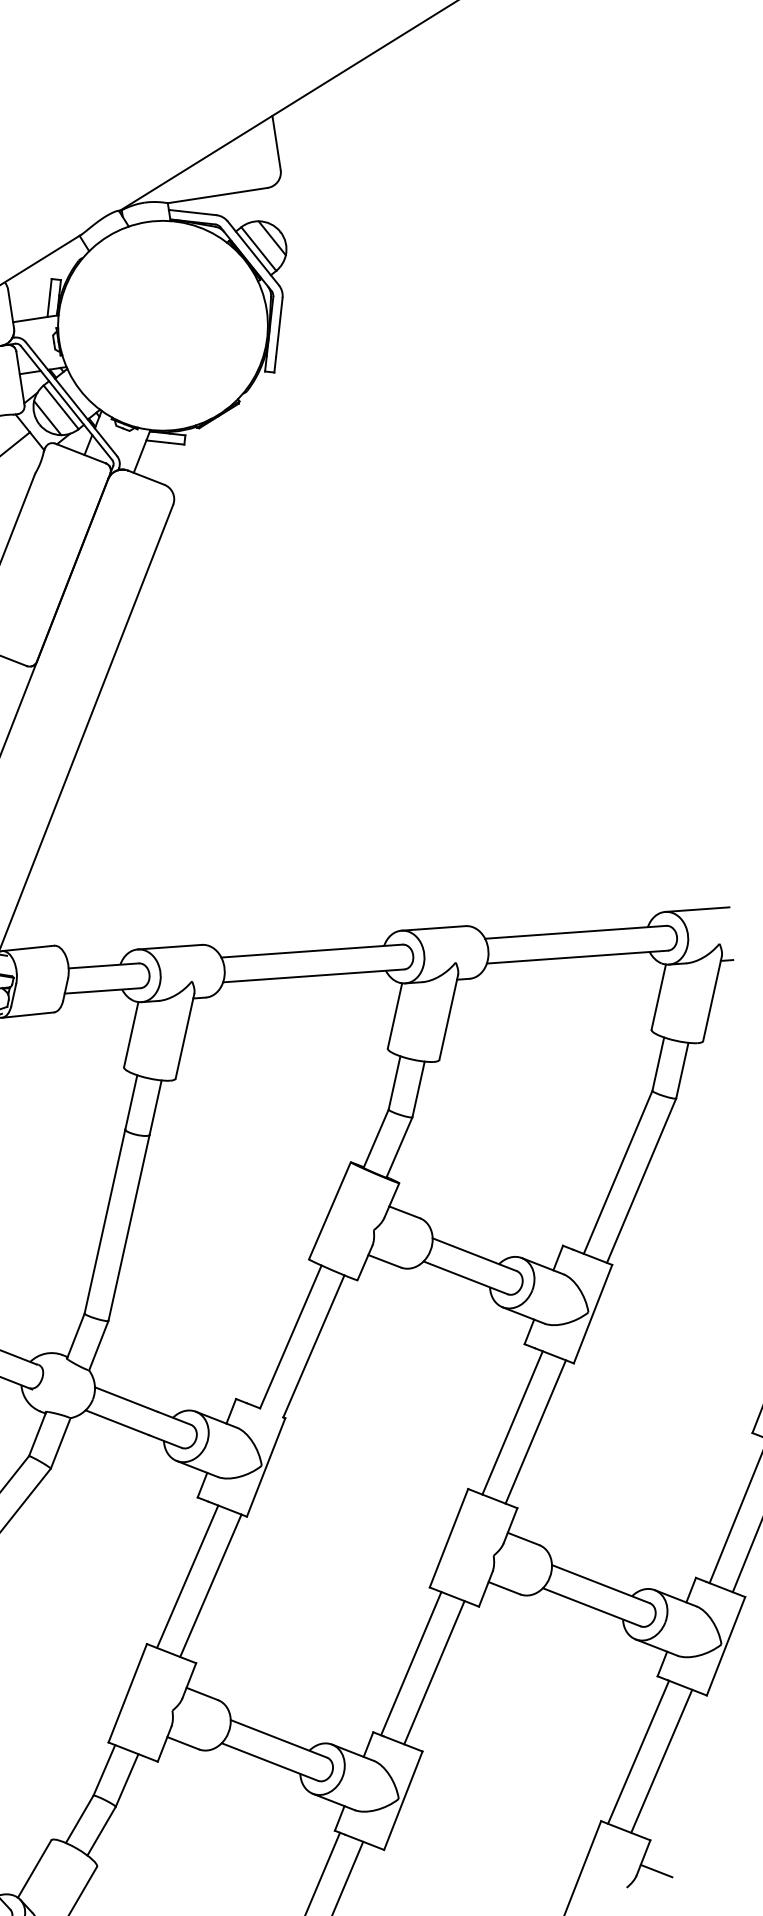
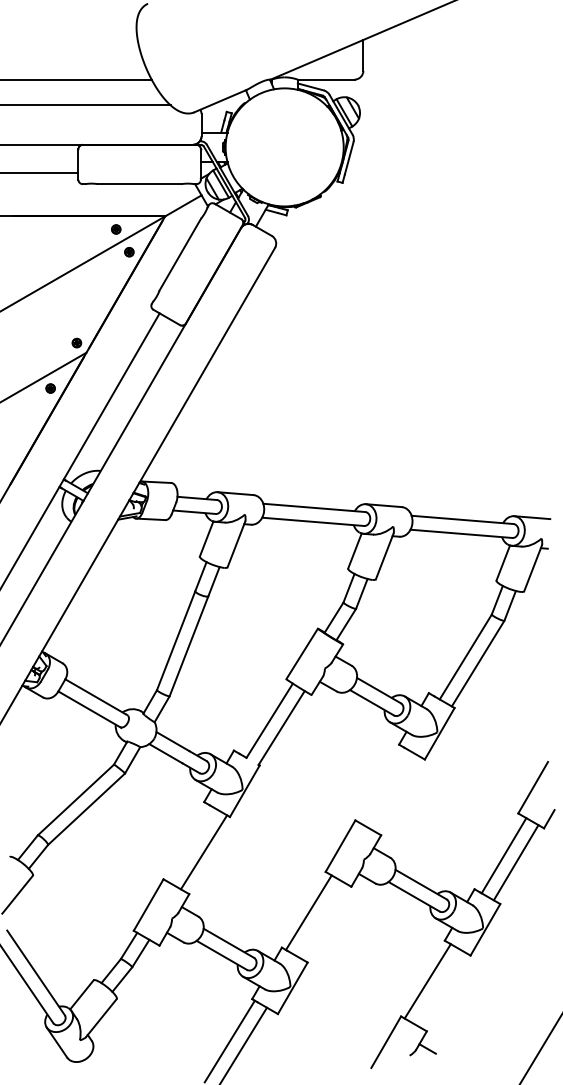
line: (512, 1423) -> (385, 787), removed
line: (535, 1432) -> (397, 794), removed
line: (186, 1577) -> (191, 845), removed
line: (433, 1672) -> (320, 919), removed
line: (661, 1761) -> (439, 988), removed

